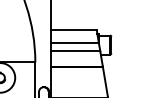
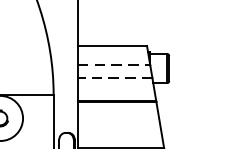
line: (75, 42) -> (114, 64), solid -> dashed
line: (75, 51) -> (114, 78), solid -> dashed

